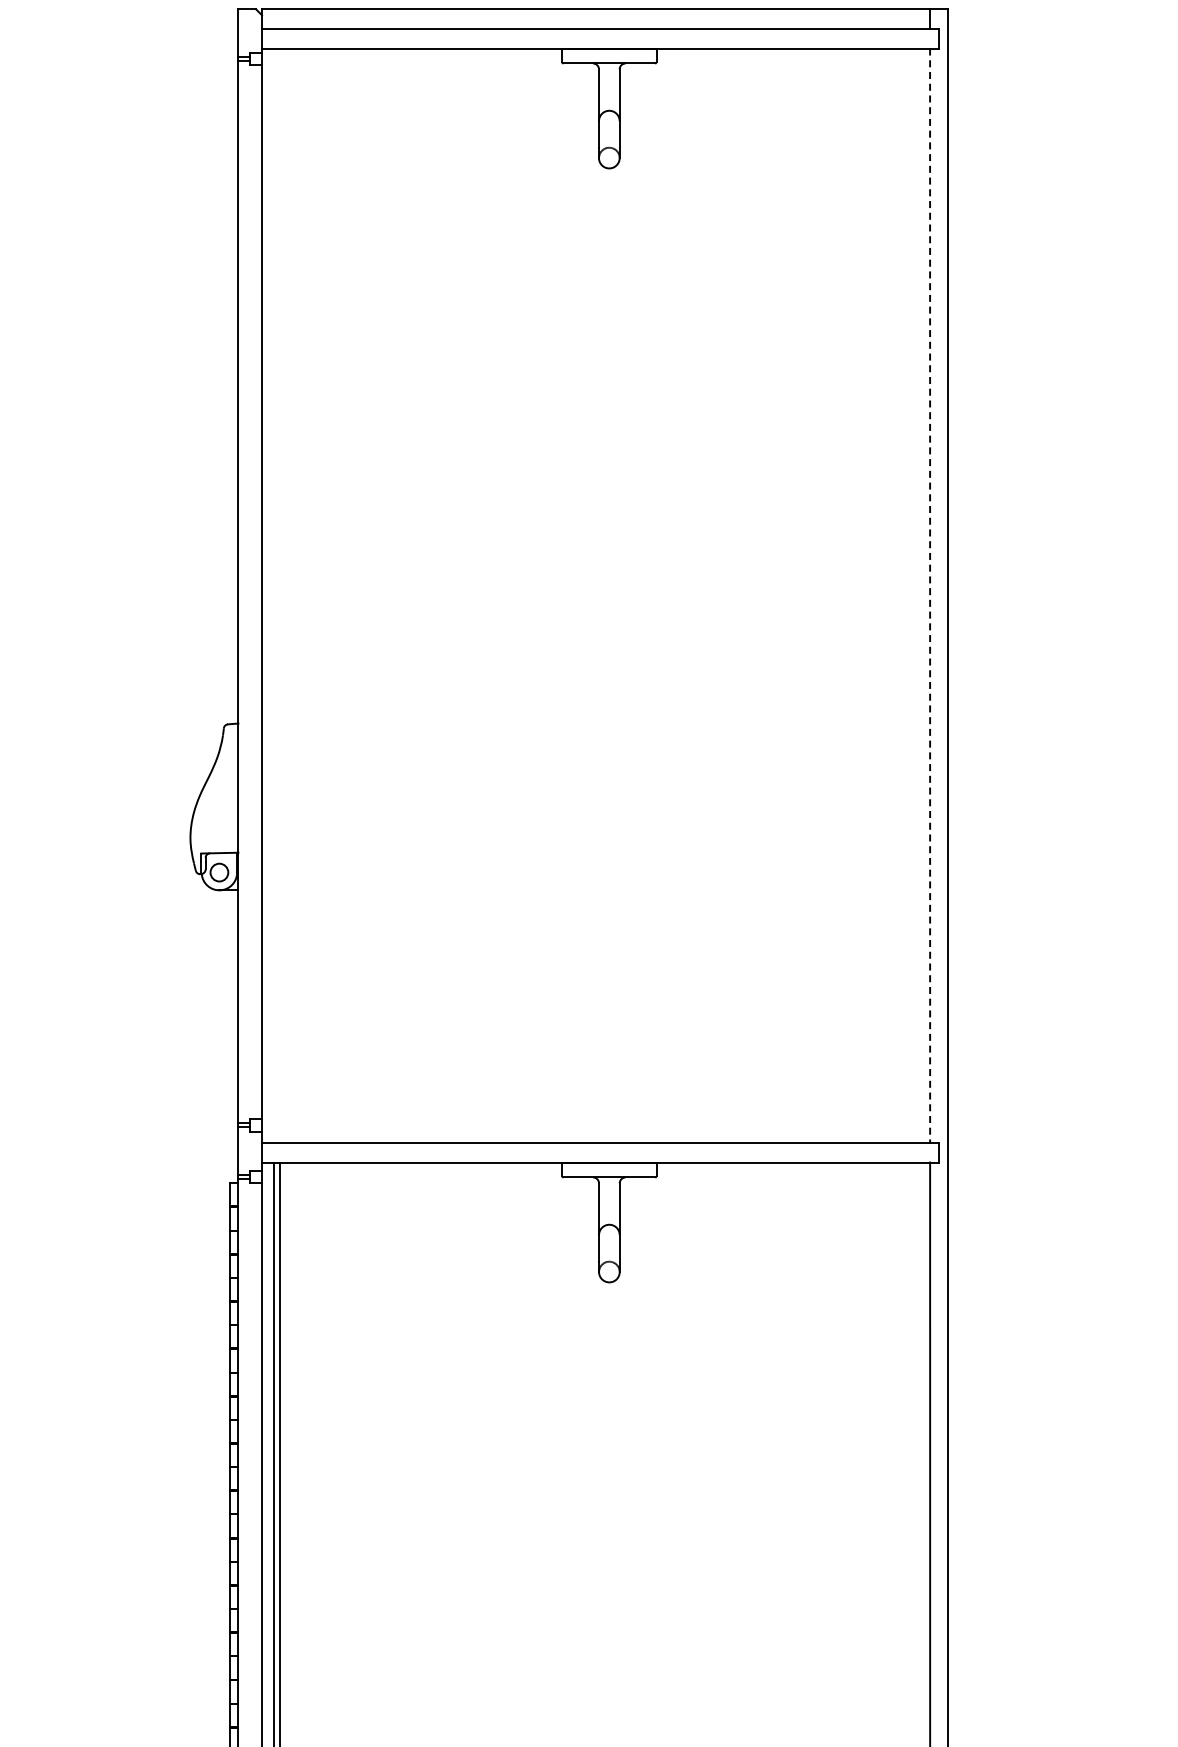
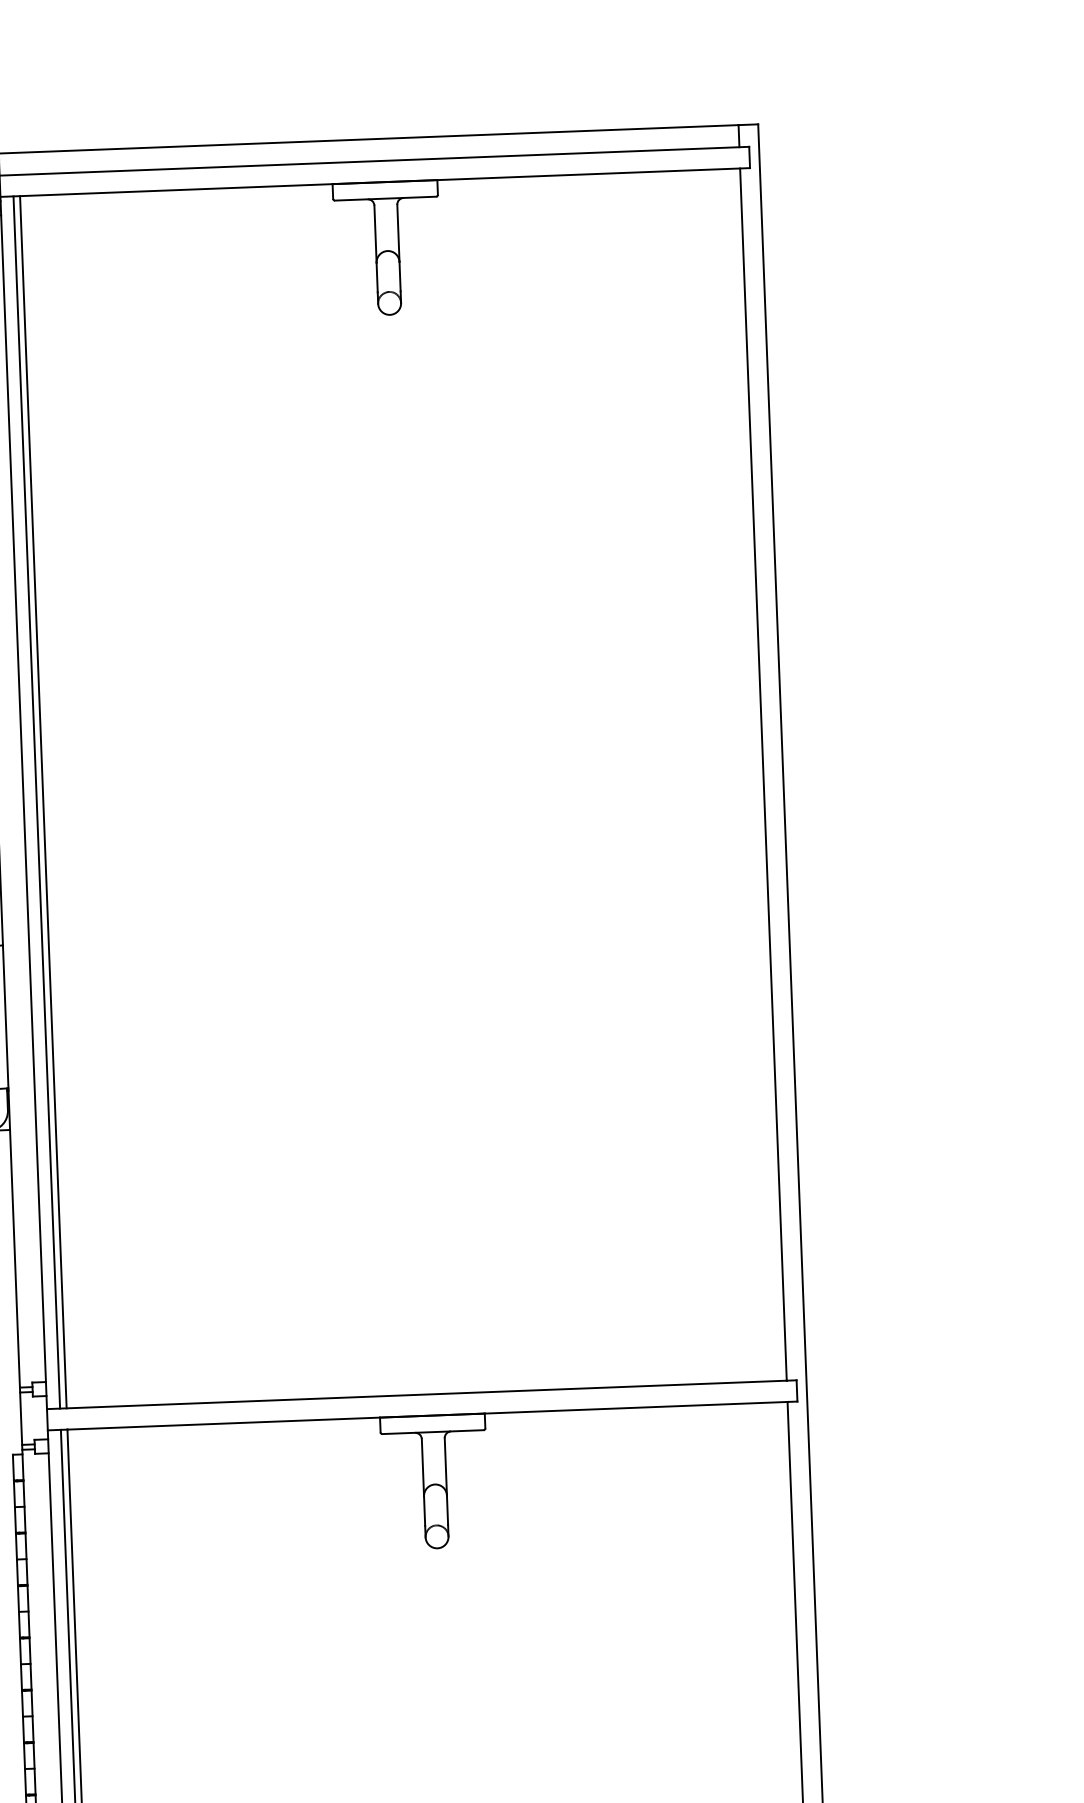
line: (273, 595) -> (36, 802), added
line: (279, 595) -> (43, 801), added
line: (930, 596) -> (763, 775), dashed -> solid

